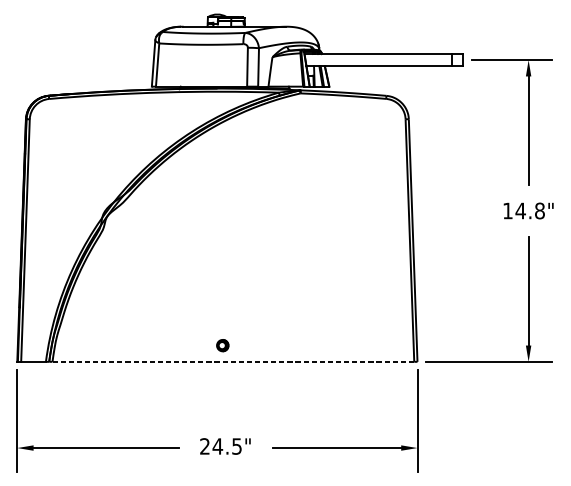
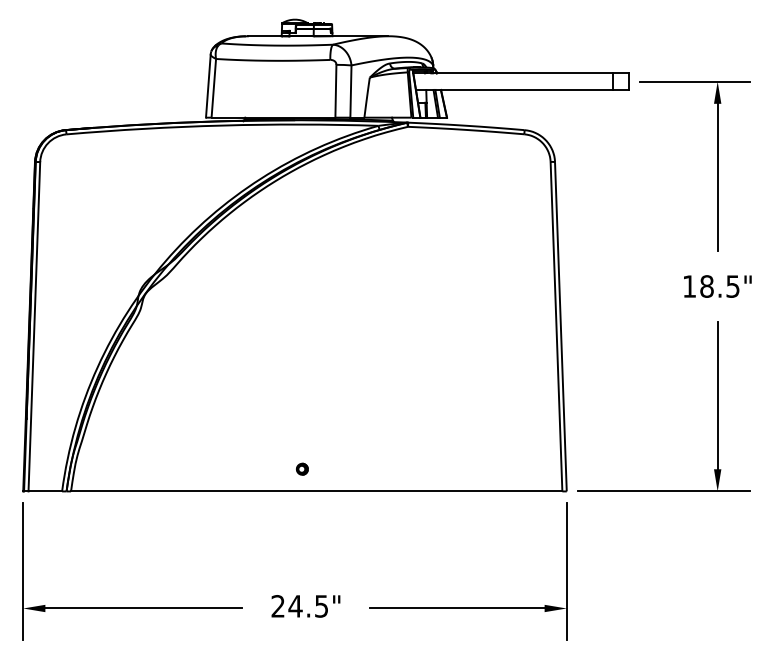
text: (529, 210) -> (719, 286), 14.8" -> 18.5"
part: (222, 344) -> (302, 468), size x0.71
line: (233, 361) -> (316, 491), dashed -> solid

